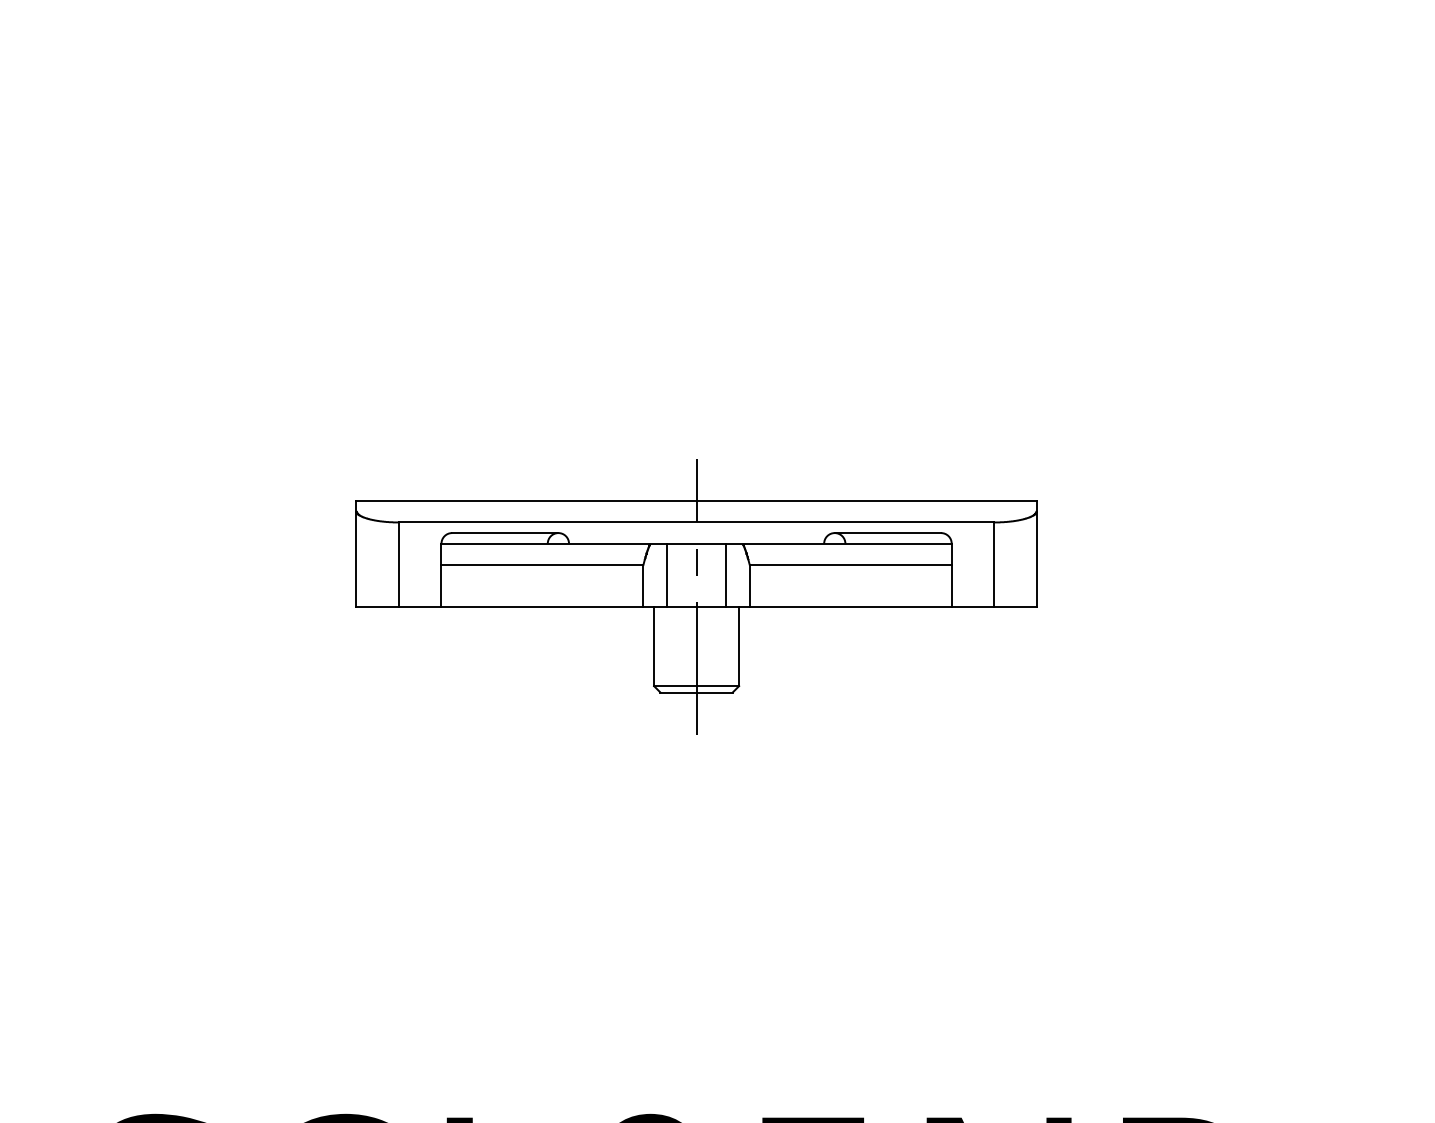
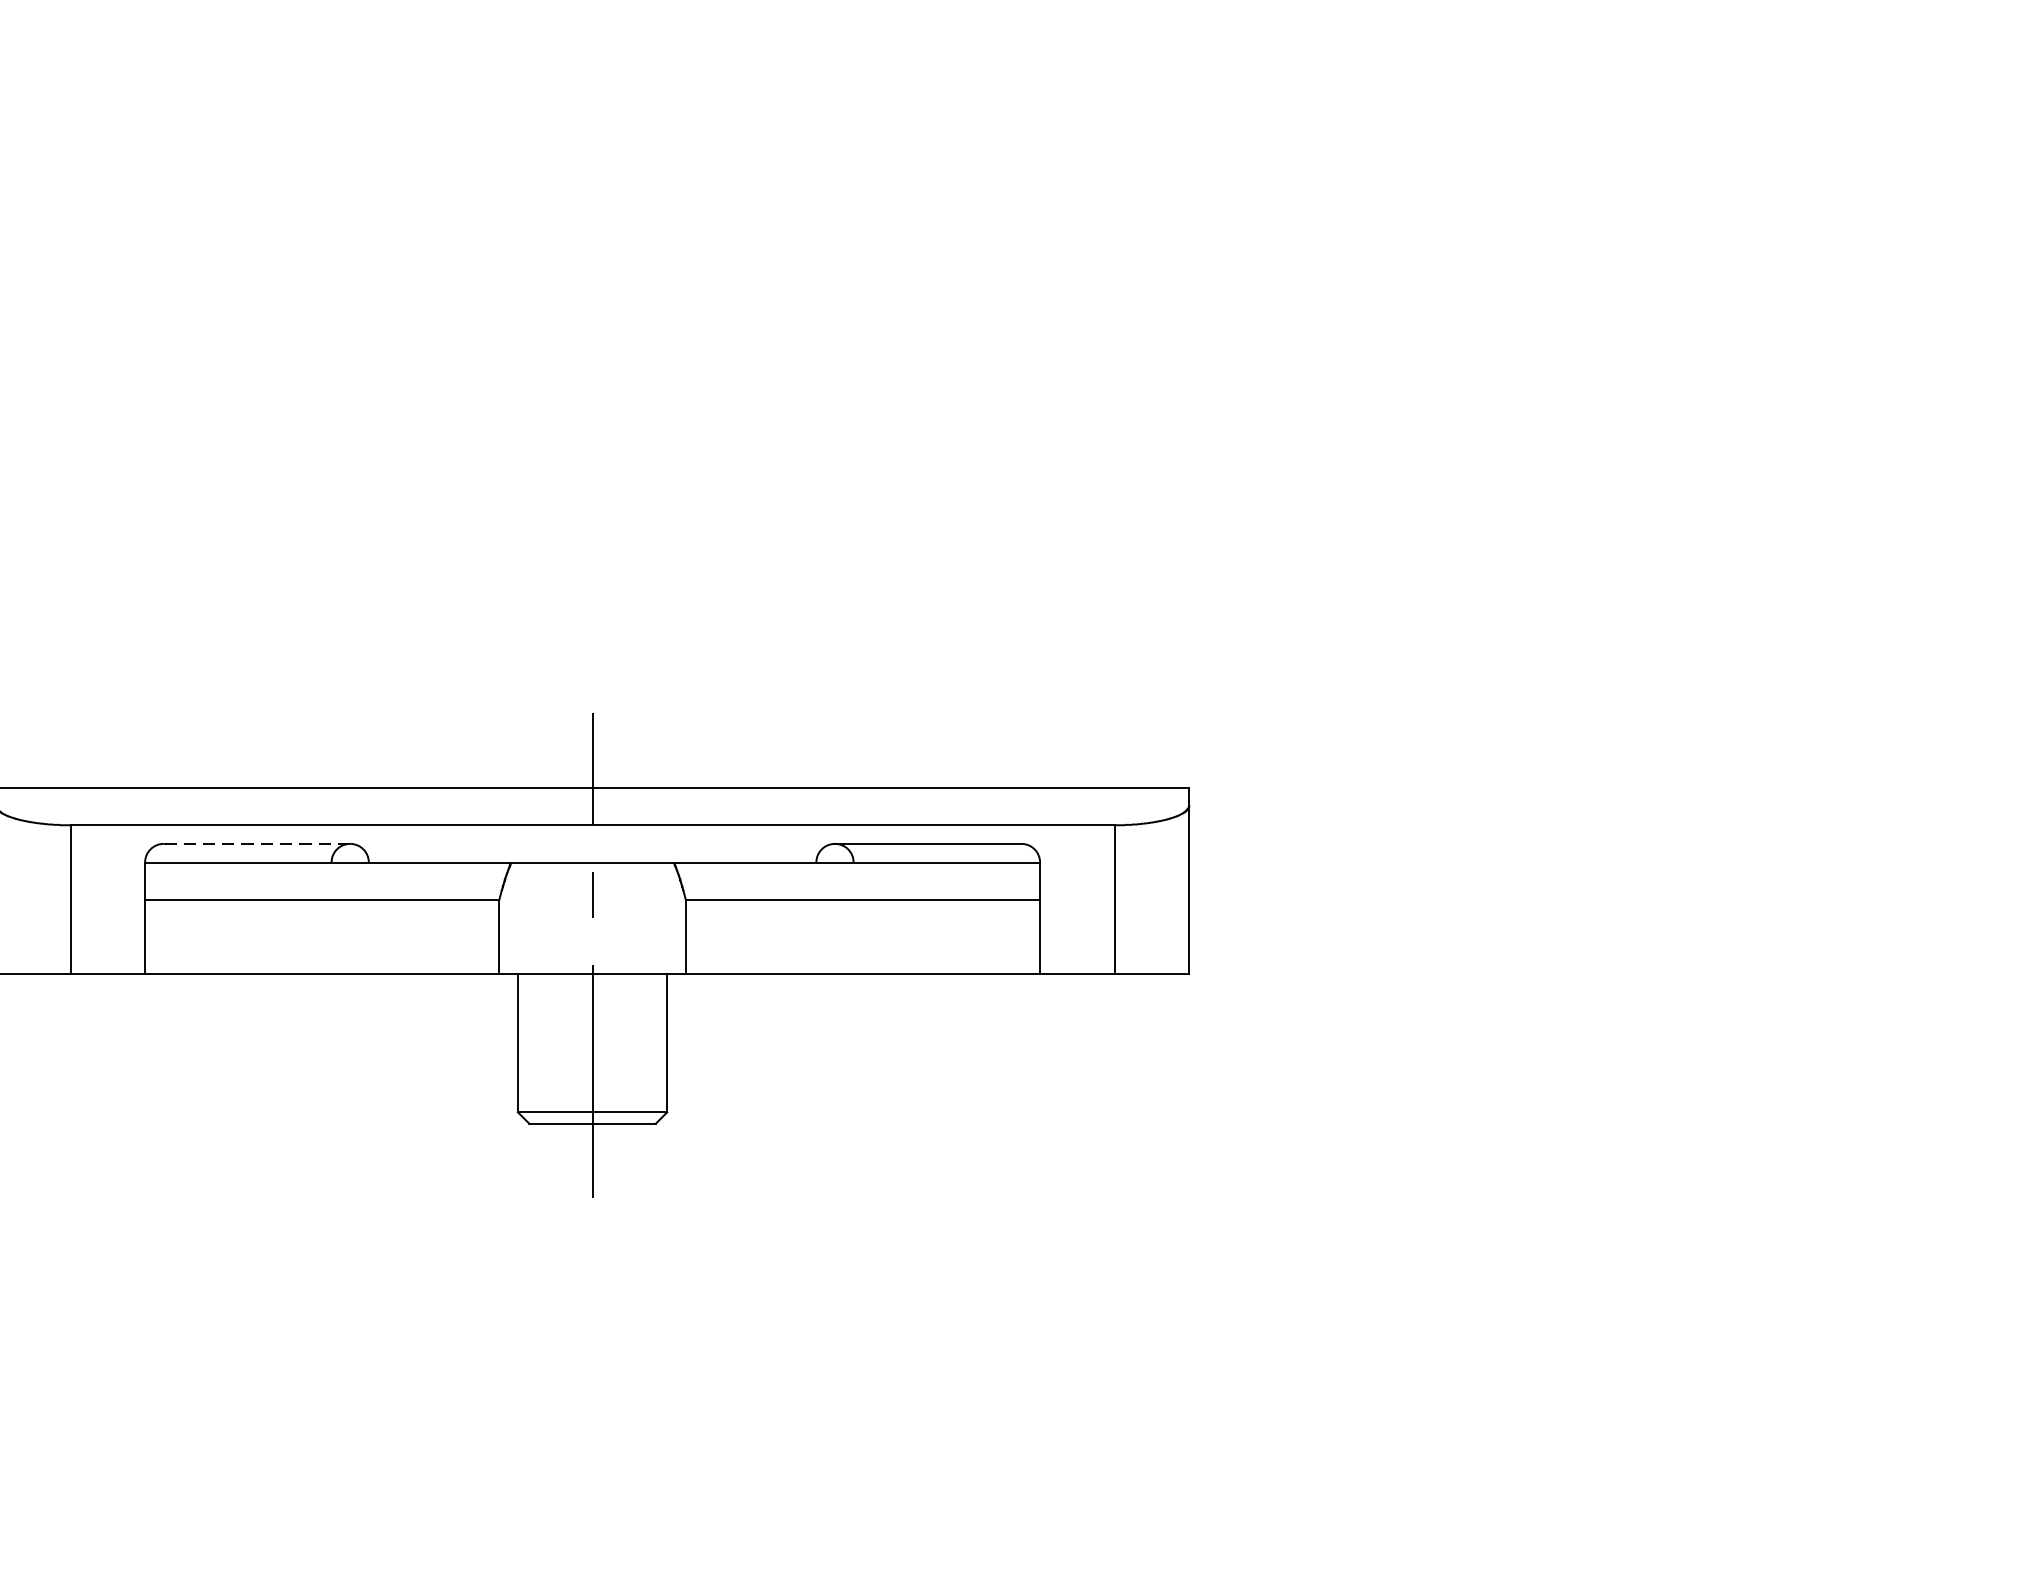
line: (504, 533) -> (255, 844), solid -> dashed
line: (667, 575) -> (541, 918), removed
line: (725, 575) -> (643, 918), removed

